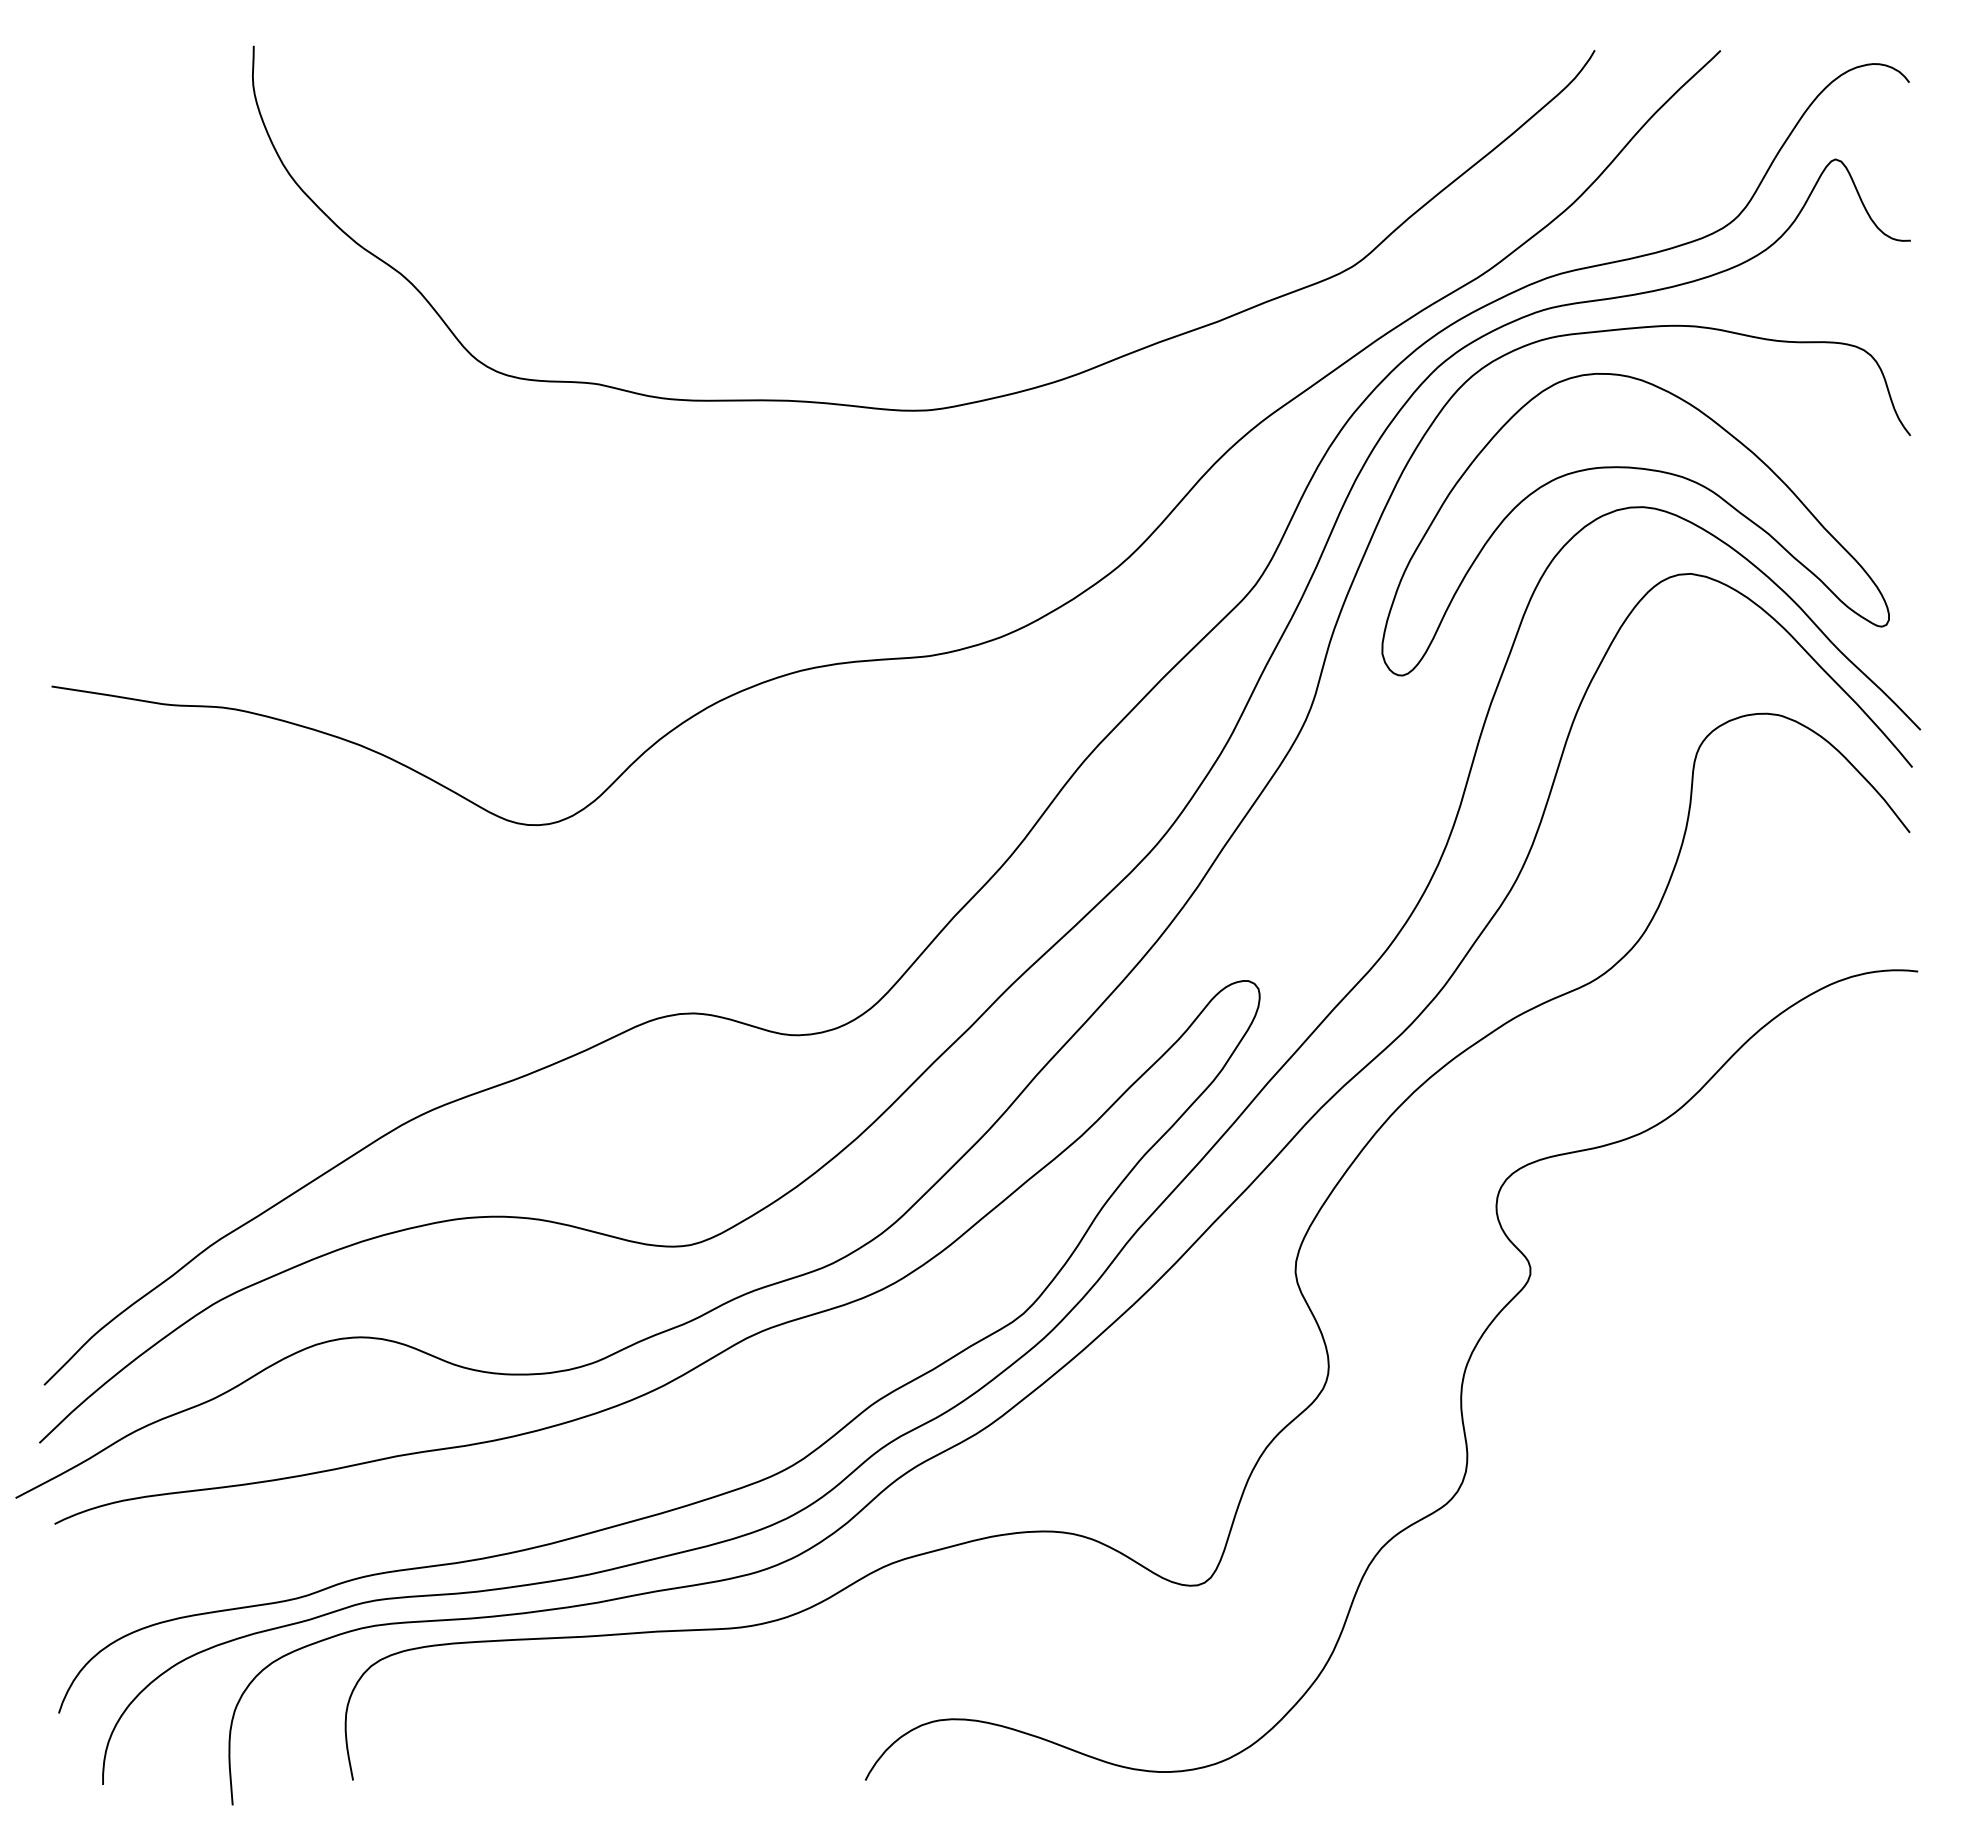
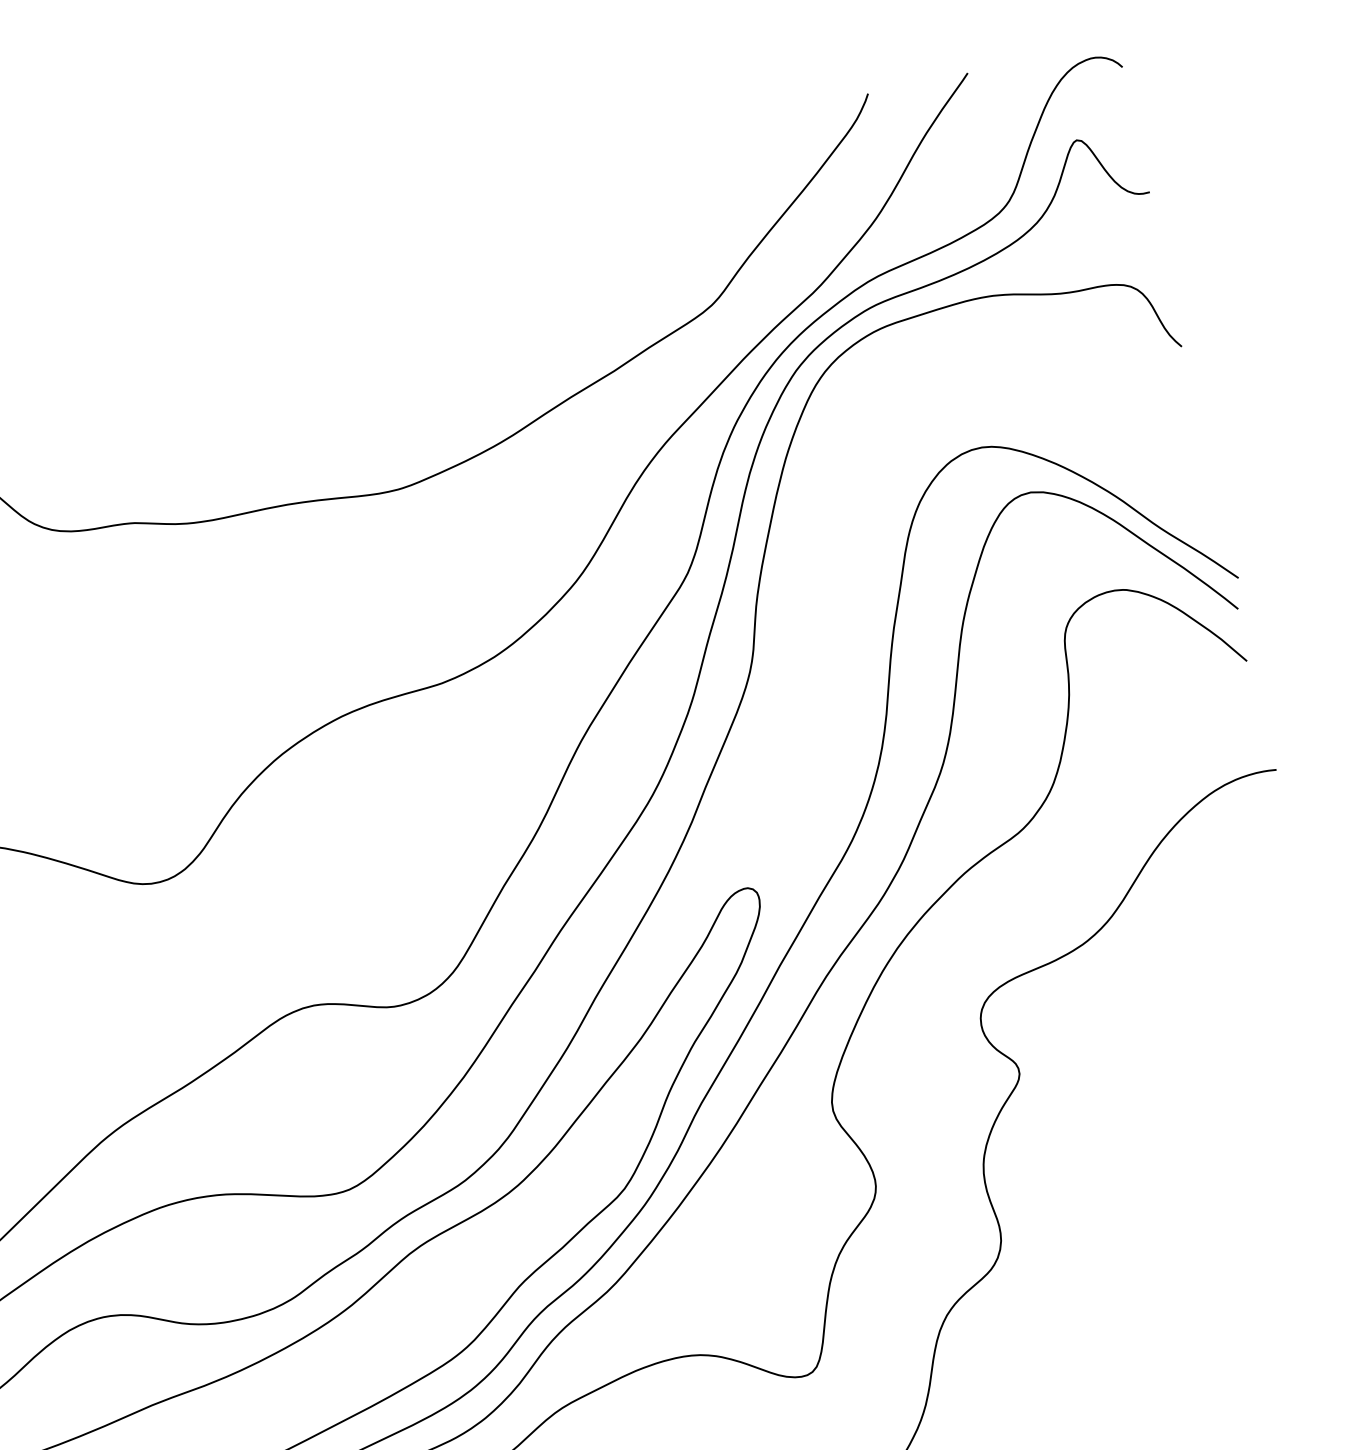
part: (1645, 470) -> (977, 418), removed

